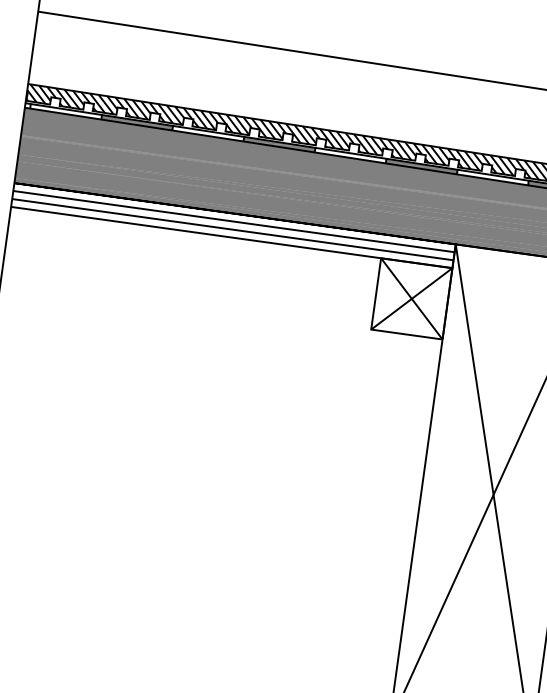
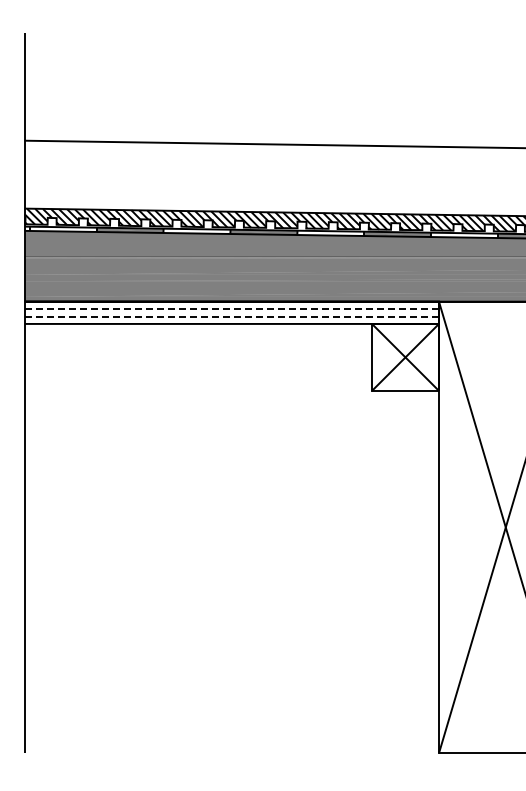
line: (233, 222) -> (231, 309), solid -> dashed
line: (232, 229) -> (231, 316), solid -> dashed

